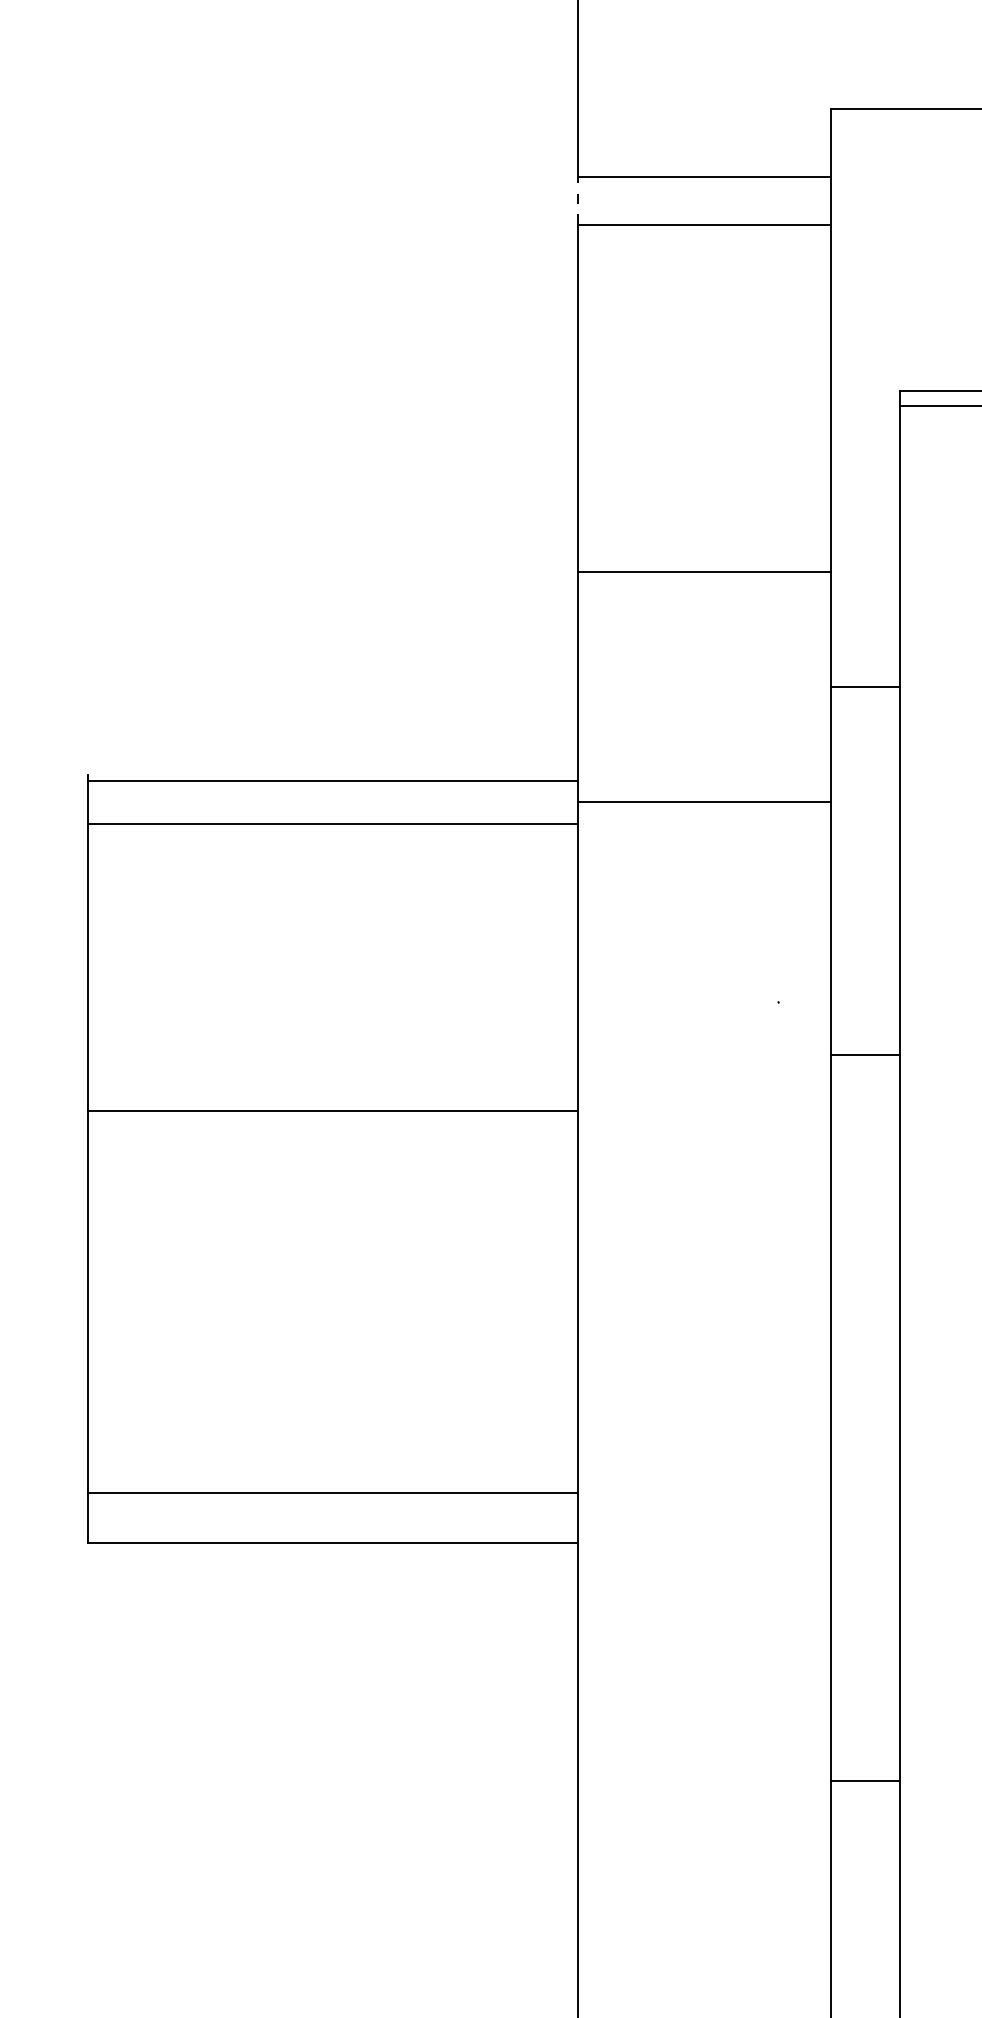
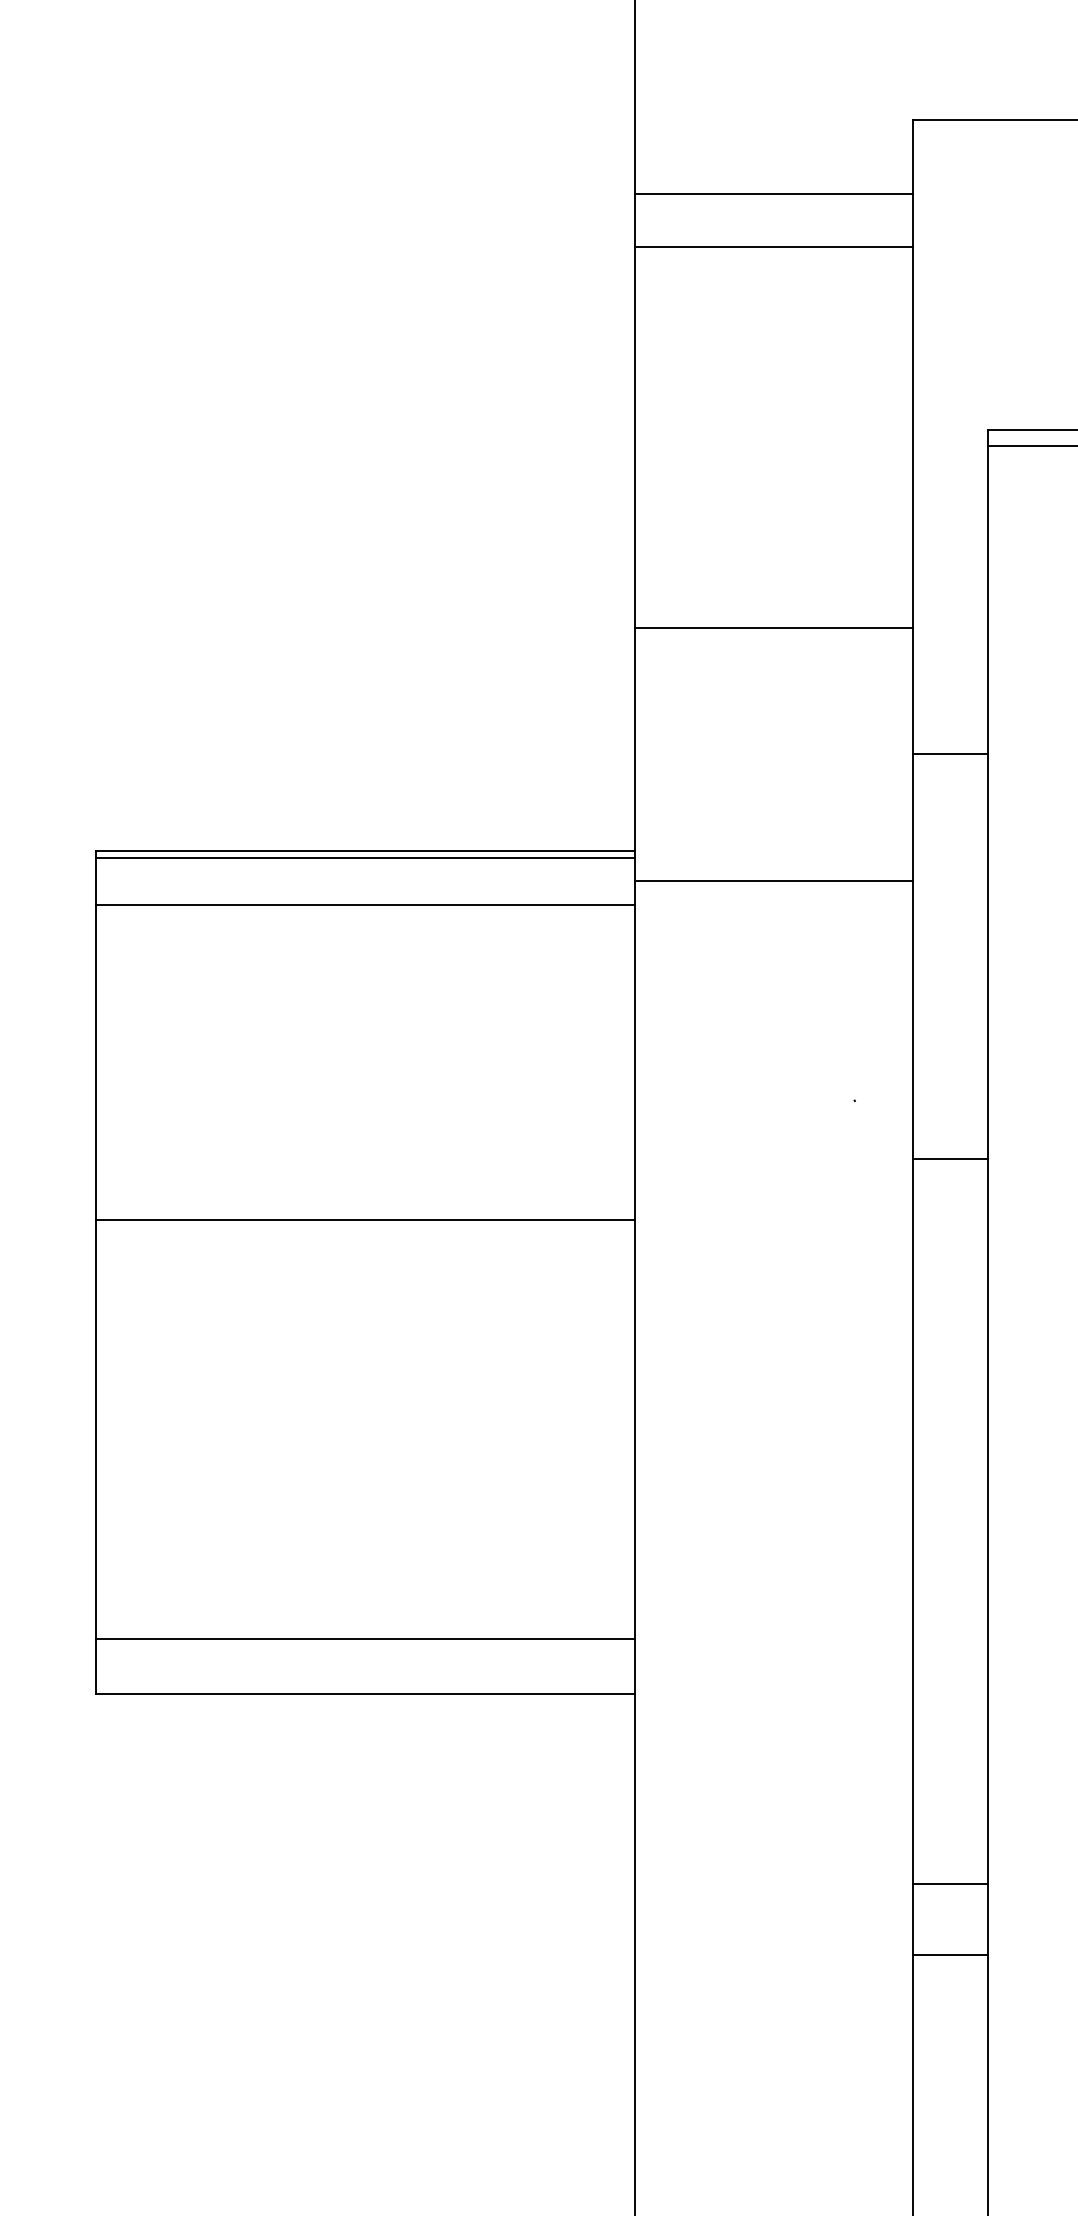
line: (578, 200) -> (635, 220), dashed -> solid
line: (332, 775) -> (364, 851), added
line: (865, 1715) -> (950, 1883), added

